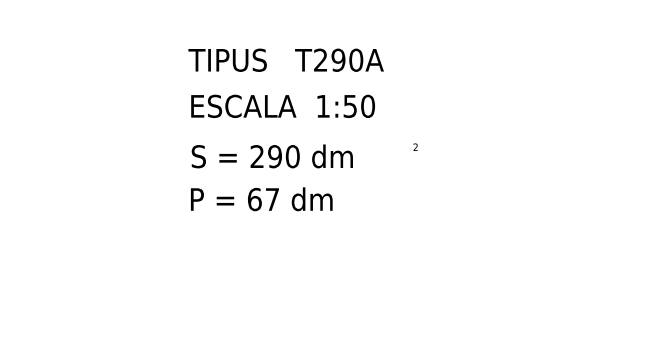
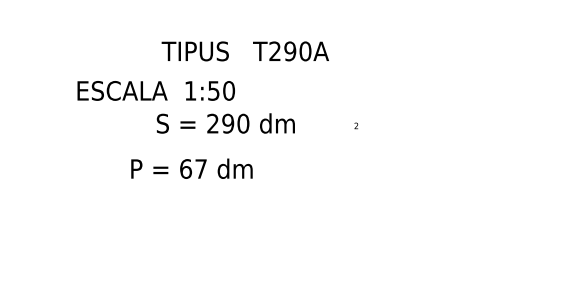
text: (282, 105) -> (155, 90), moved
text: (271, 156) -> (225, 123), moved
text: (261, 199) -> (191, 168), moved

